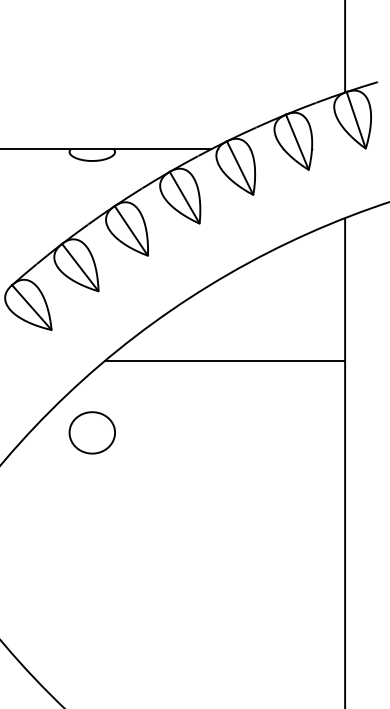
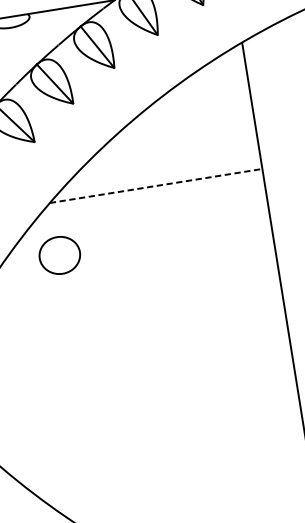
line: (225, 361) -> (156, 186), solid -> dashed
part: (91, 432) -> (59, 255), moved

